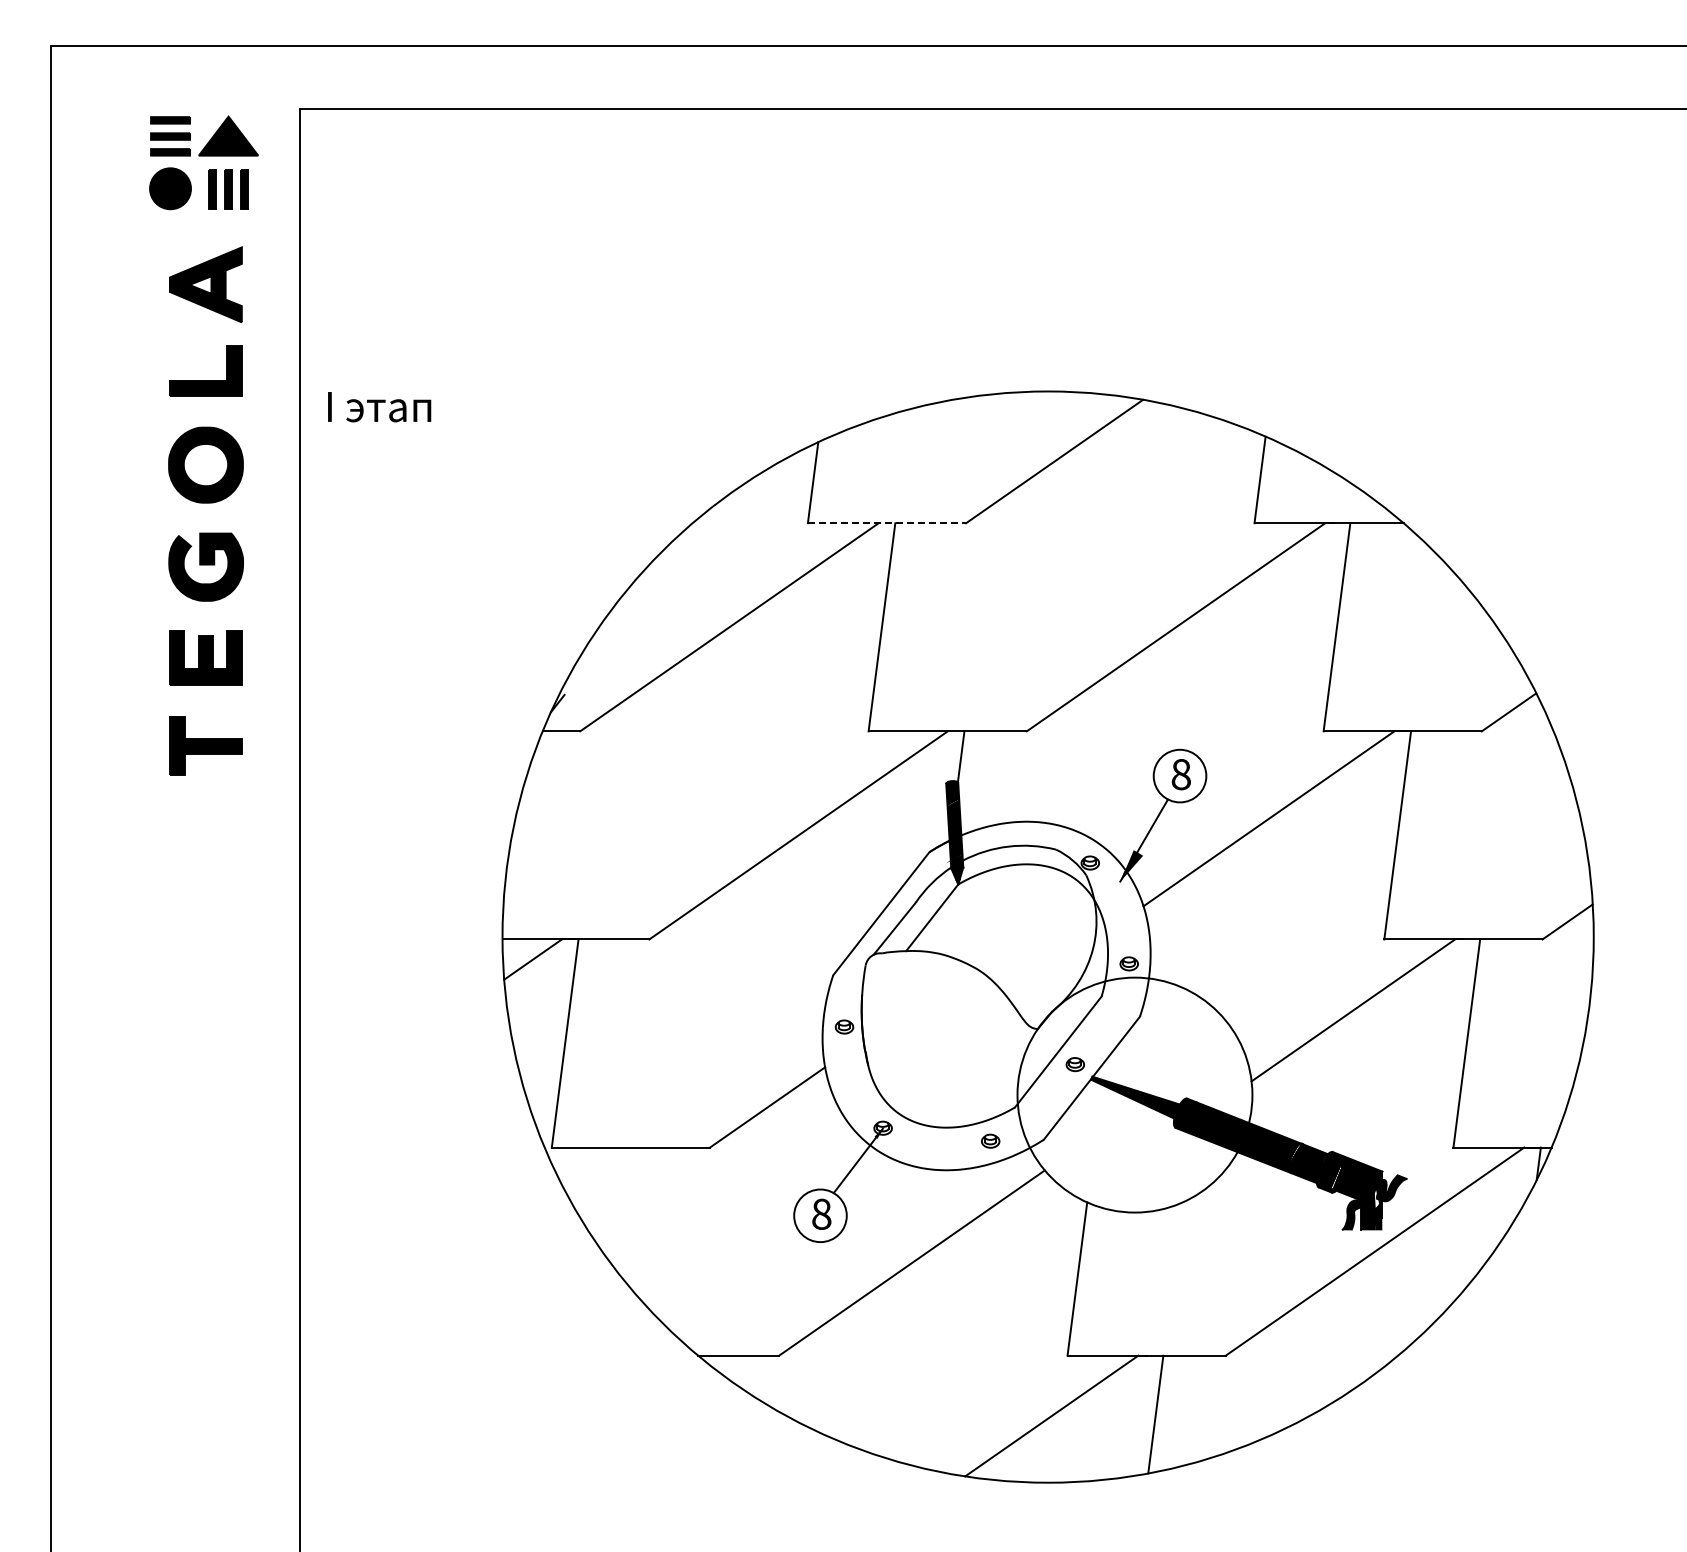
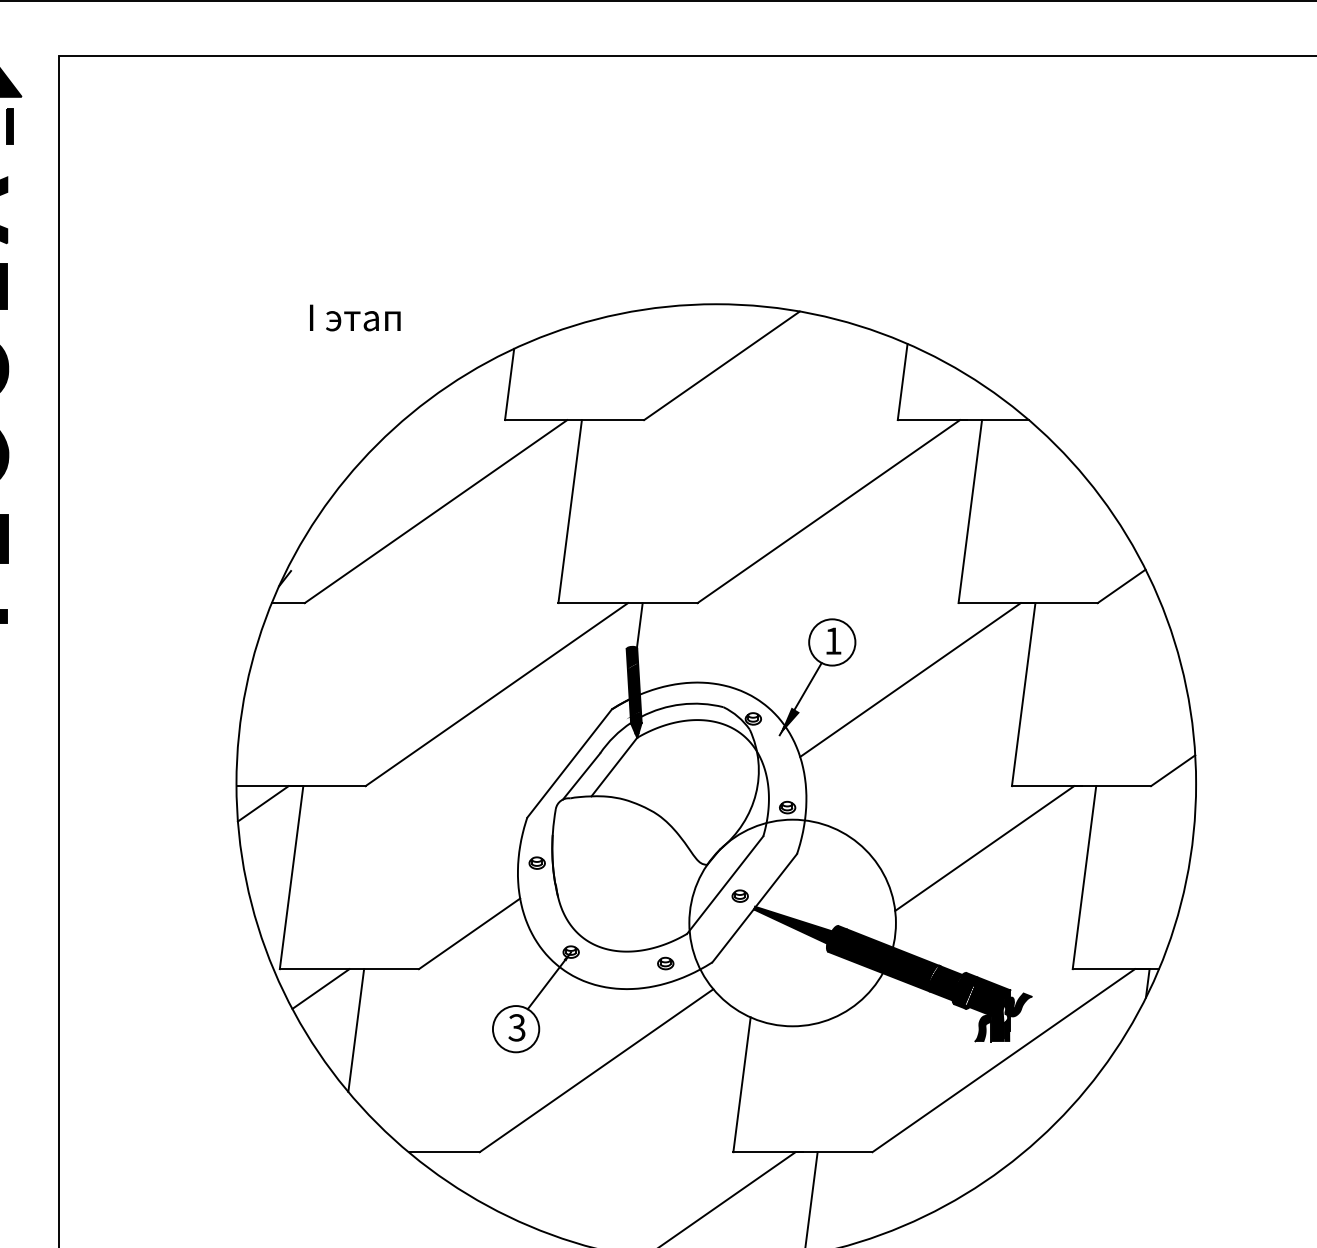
text: (379, 407) -> (355, 318), moved
line: (887, 523) -> (575, 420), dashed -> solid
text: (1180, 774) -> (832, 641), 8 -> 1
line: (598, 1169) -> (320, 988), added
text: (821, 1213) -> (516, 1027), 8 -> 3
line: (638, 1217) -> (356, 1030), added

